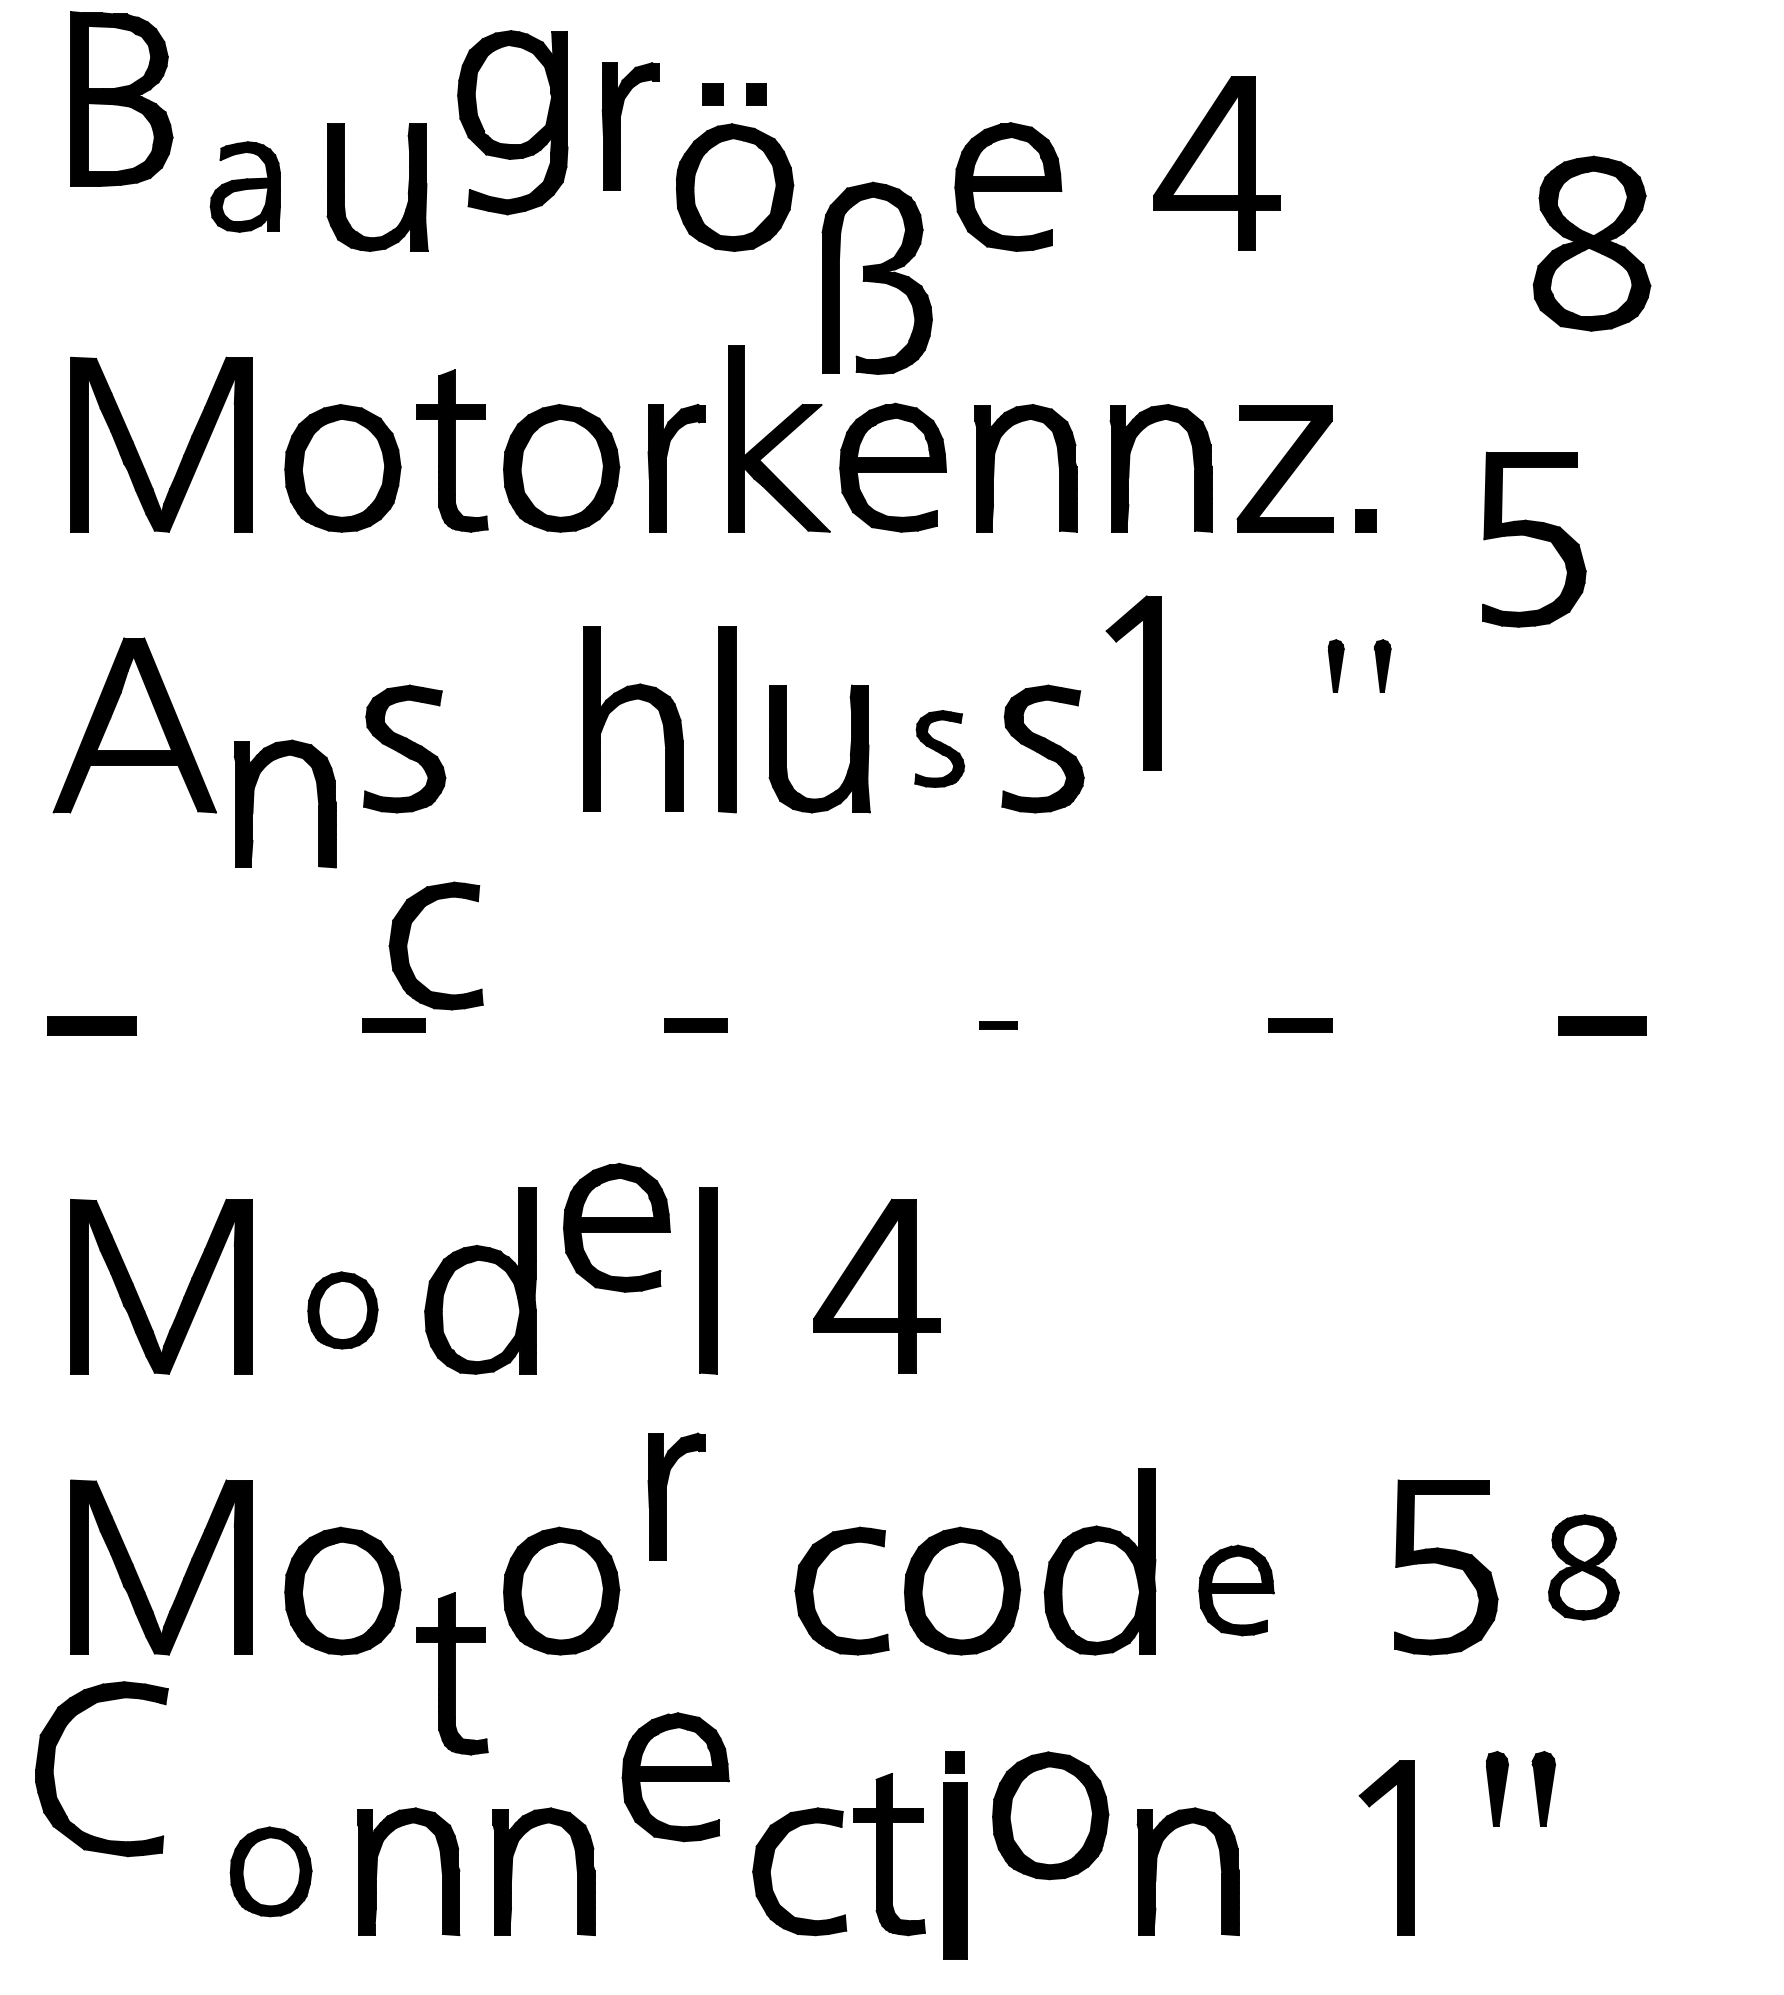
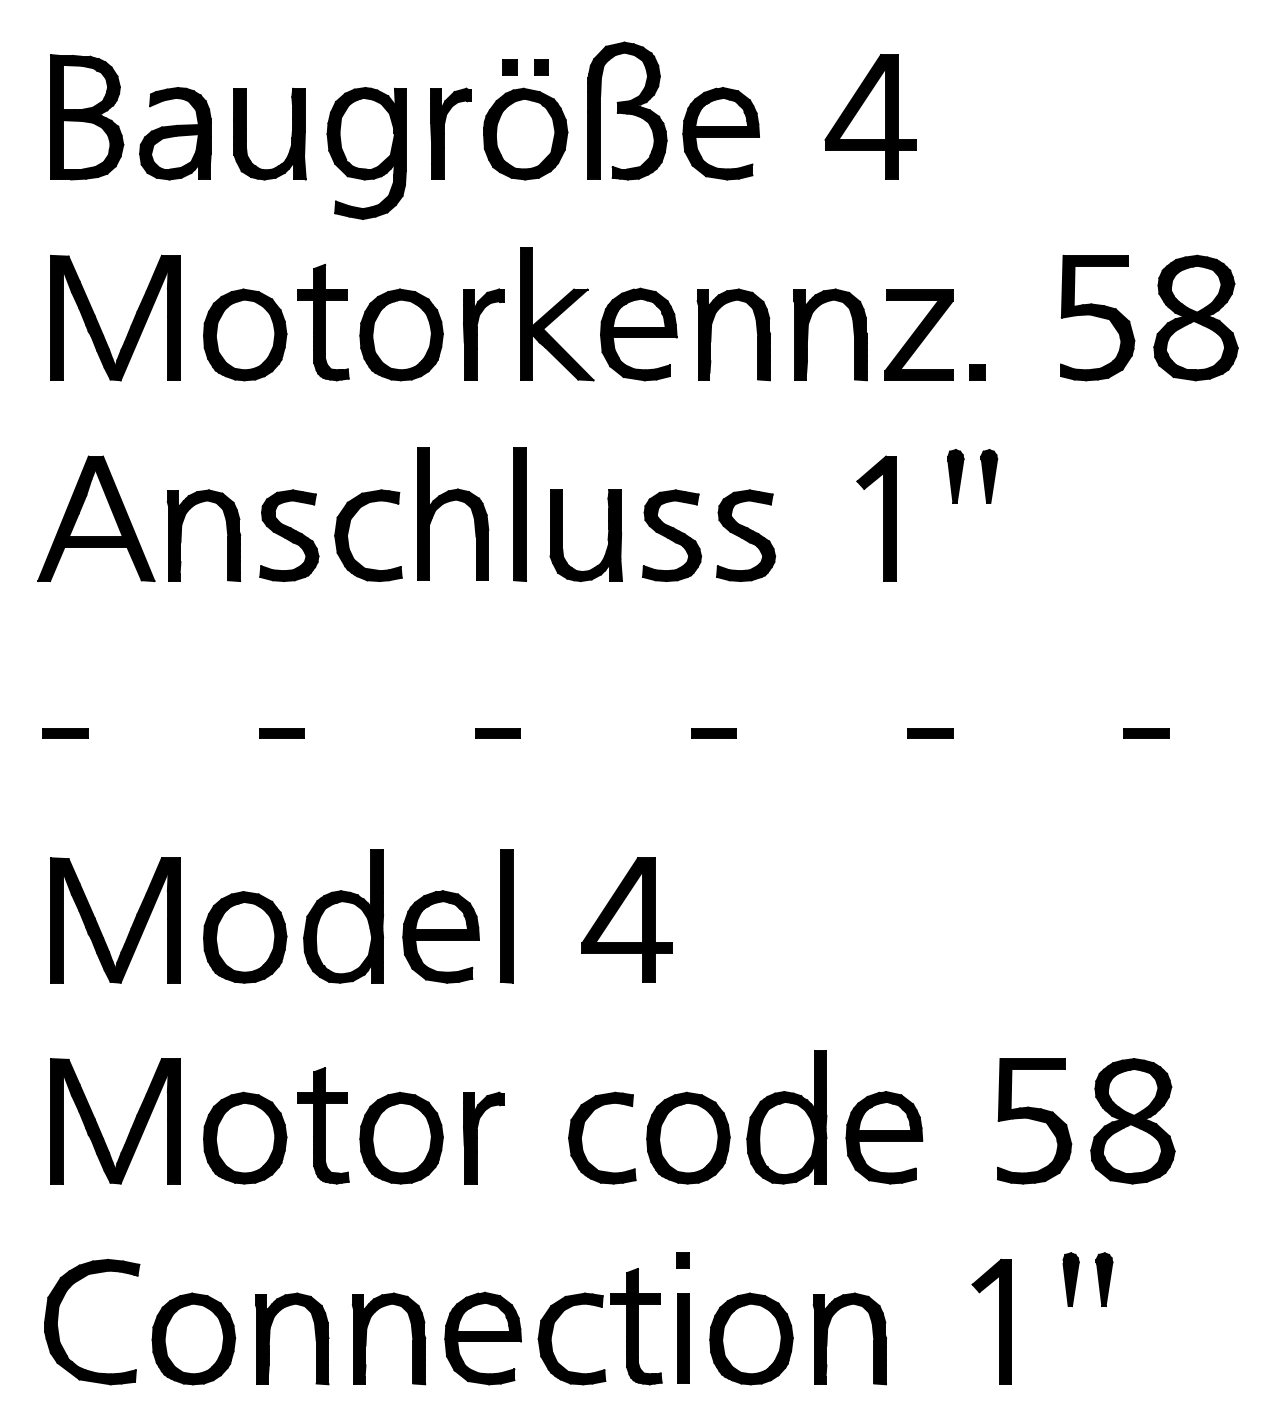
part: (121, 98) -> (86, 116), moved
part: (512, 122) -> (366, 153), moved
part: (620, 126) -> (443, 134), moved
part: (245, 186) -> (175, 133), size x1.43
part: (1591, 243) -> (1195, 317), moved
part: (876, 277) -> (626, 110), moved
part: (1534, 539) -> (1097, 317), moved
part: (1335, 665) -> (955, 475), size x1.43
part: (1382, 665) -> (988, 475), size x1.43
part: (1143, 682) -> (883, 518), moved
part: (939, 748) -> (671, 535), size x1.67
part: (254, 797) -> (181, 531), moved
part: (408, 940) -> (348, 531), moved
part: (91, 1025) -> (65, 733), size x0.71
part: (998, 1025) -> (714, 733), size x1.67
part: (1602, 1025) -> (1146, 733), size x0.71
part: (616, 1227) -> (440, 936), moved
part: (342, 1310) -> (244, 937), size x1.67
part: (666, 1496) -> (476, 1137), moved
part: (1583, 1567) -> (1132, 1121), size x1.67
part: (1236, 1590) -> (884, 1137), size x1.43
part: (452, 1673) -> (323, 1125), moved
part: (54, 1765) -> (58, 1319), moved
part: (675, 1777) -> (483, 1338), moved
part: (1050, 1815) -> (751, 1338), moved
part: (270, 1871) -> (193, 1338), size x1.43
part: (955, 1871) -> (683, 1338), size x0.71

